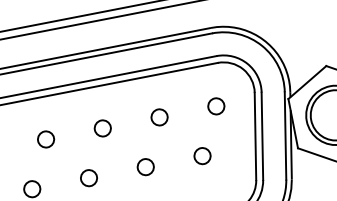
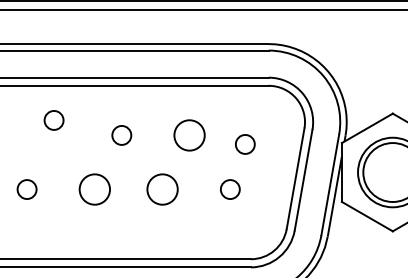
circle: (216, 106) -> (245, 144), moved
circle: (159, 116) -> (189, 134), size x1.6
circle: (45, 139) -> (53, 120), moved
circle: (145, 167) -> (162, 189), size x1.6
circle: (88, 178) -> (94, 189), size x1.6

